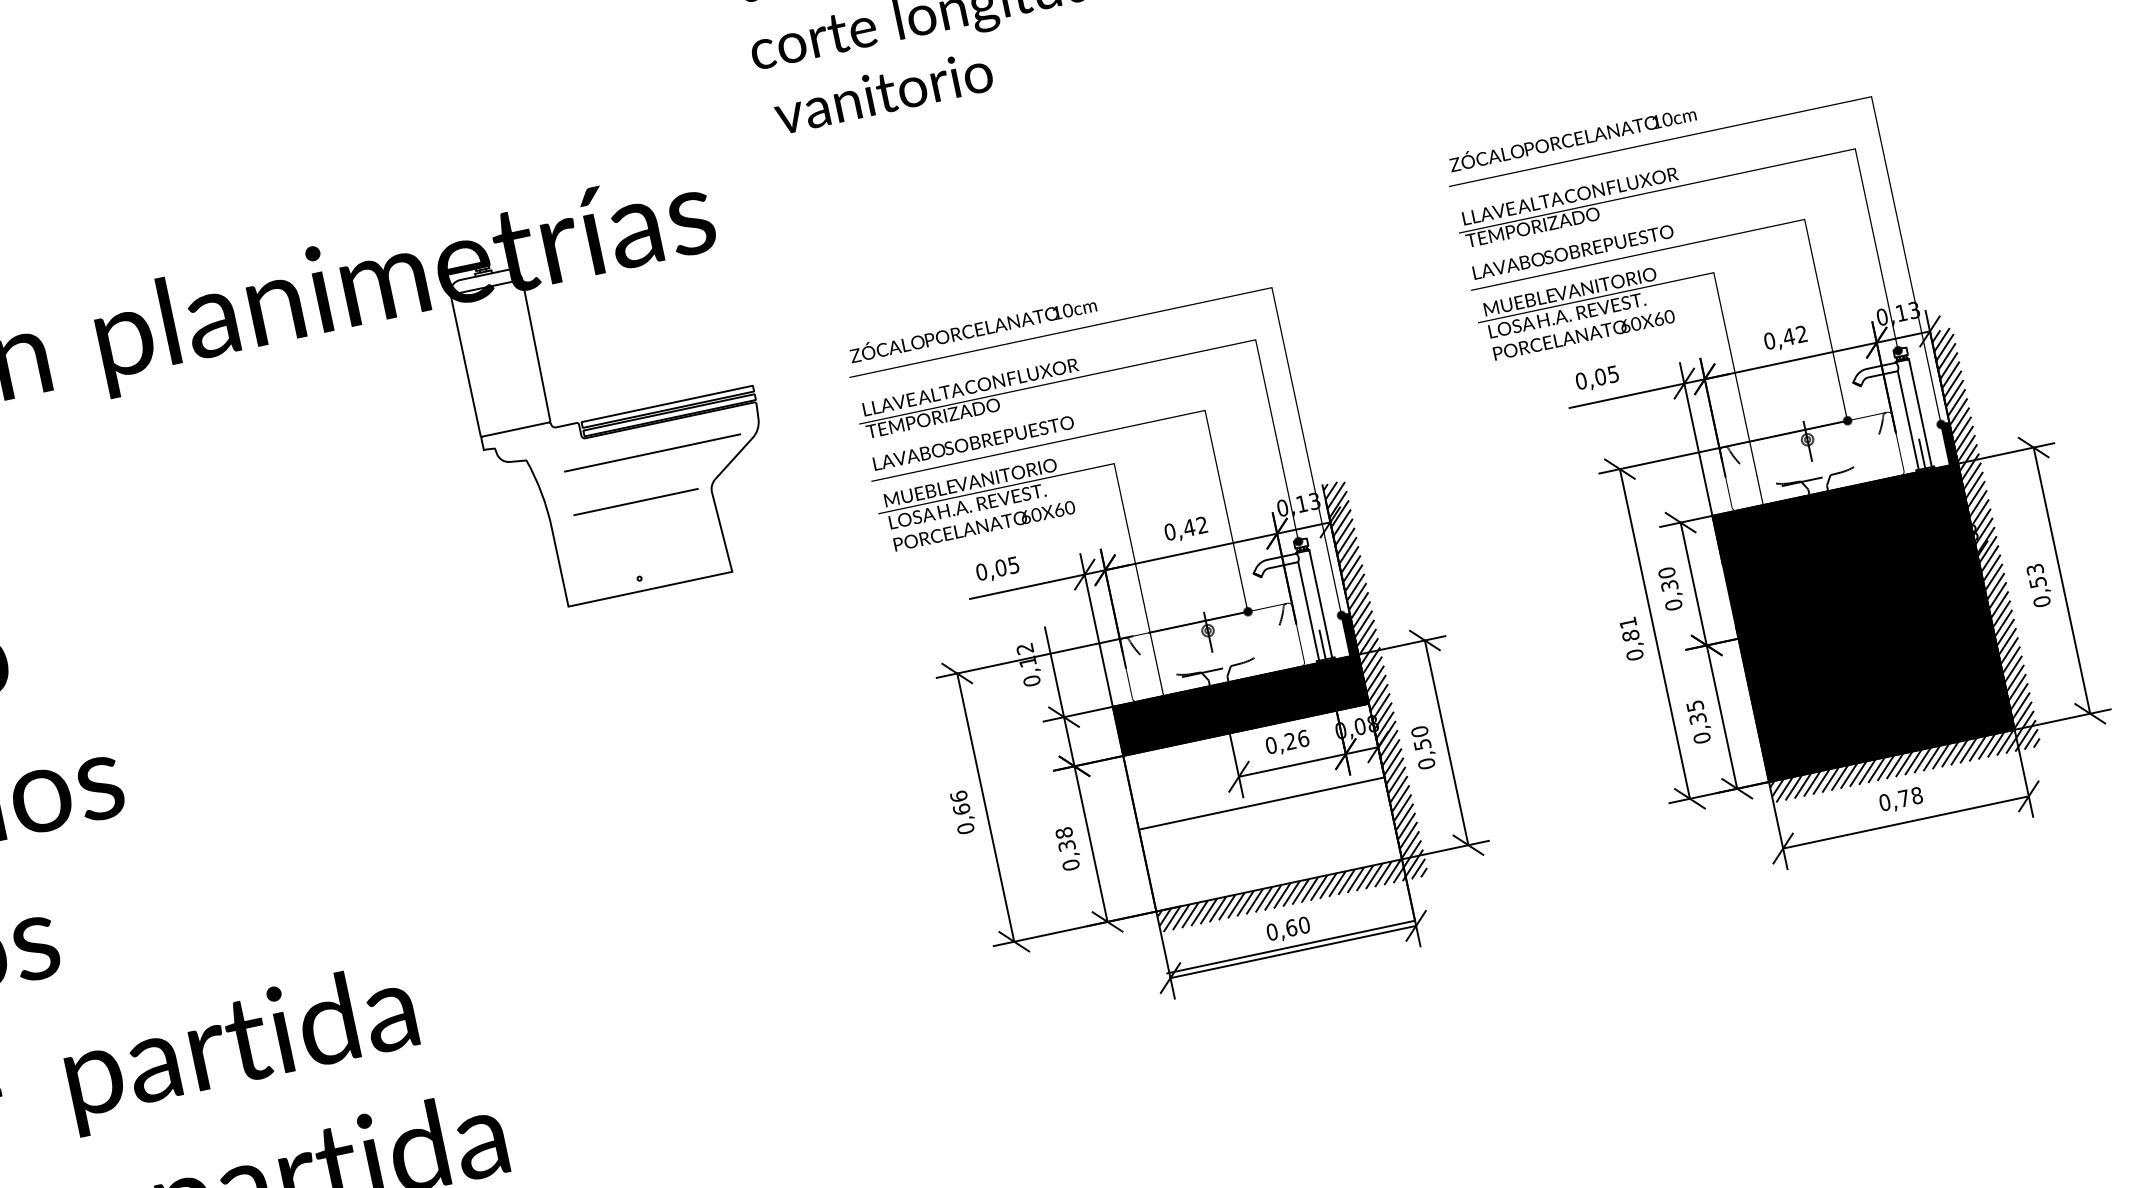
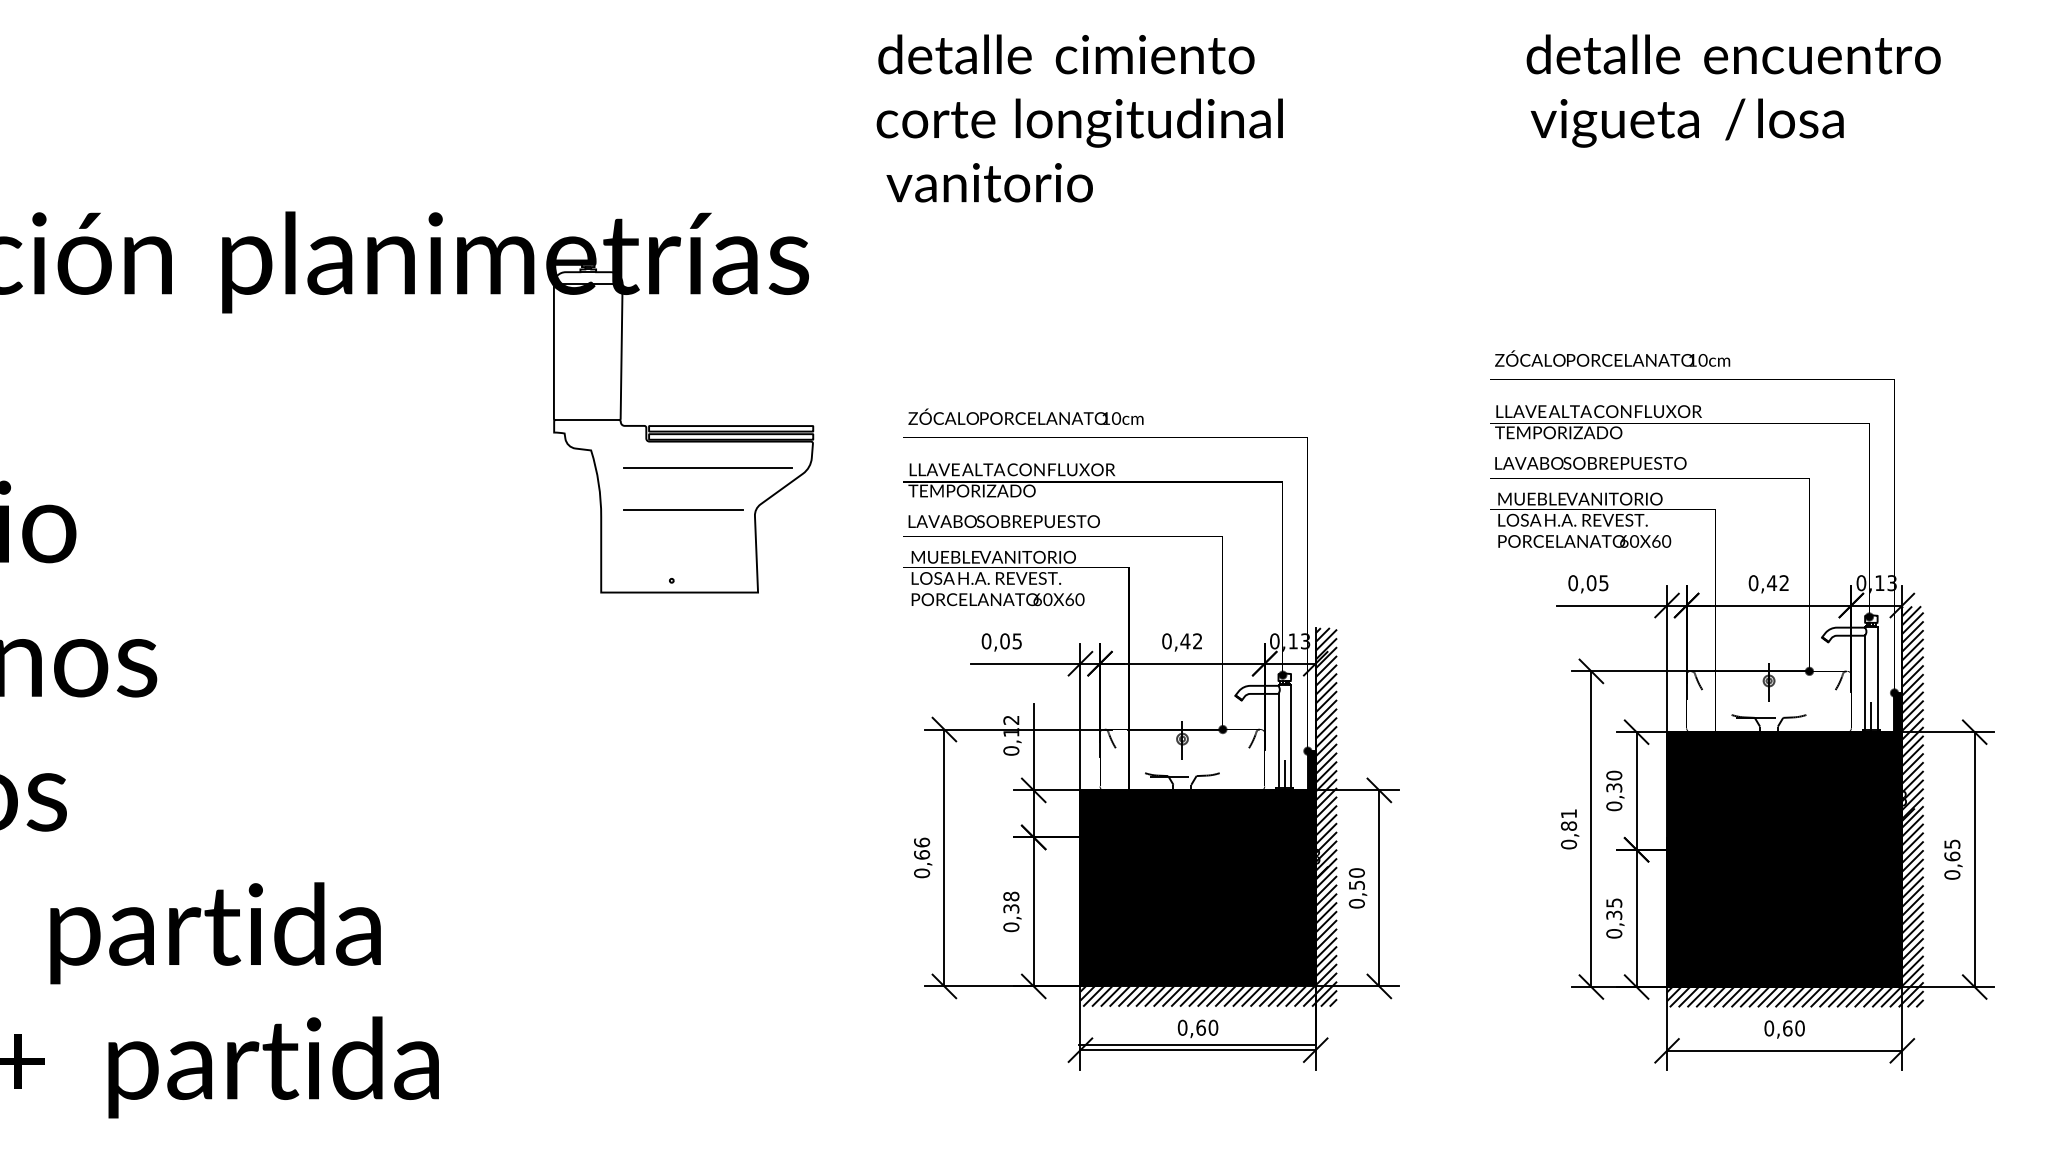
text: (2036, 576) -> (1952, 850), 0,53 -> 0,65
text: (1910, 797) -> (1793, 1028), 0,78 -> 0,60
fill: (1261, 807) -> (1197, 911), added

